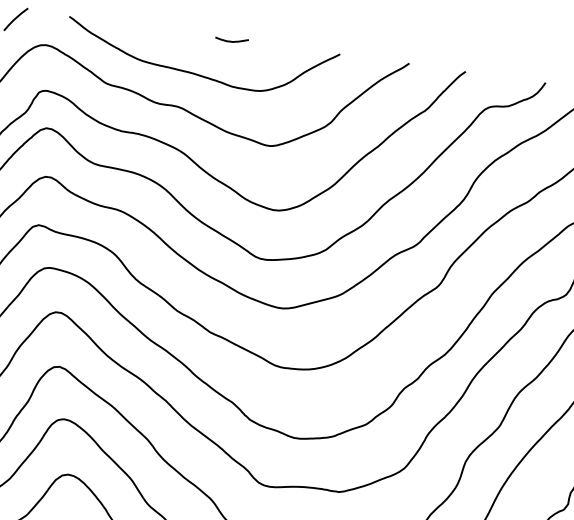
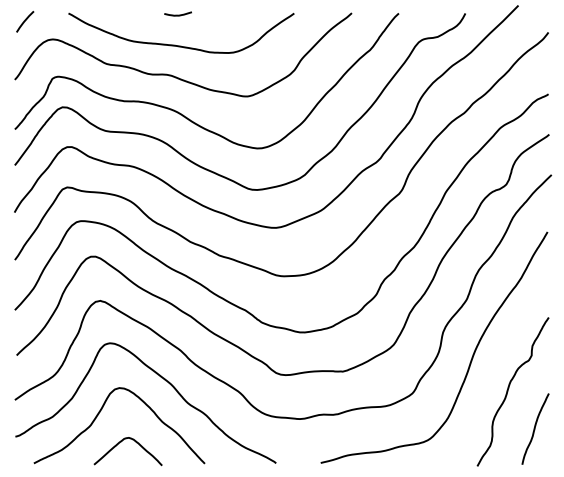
curve: (231, 40) -> (177, 14), moved

